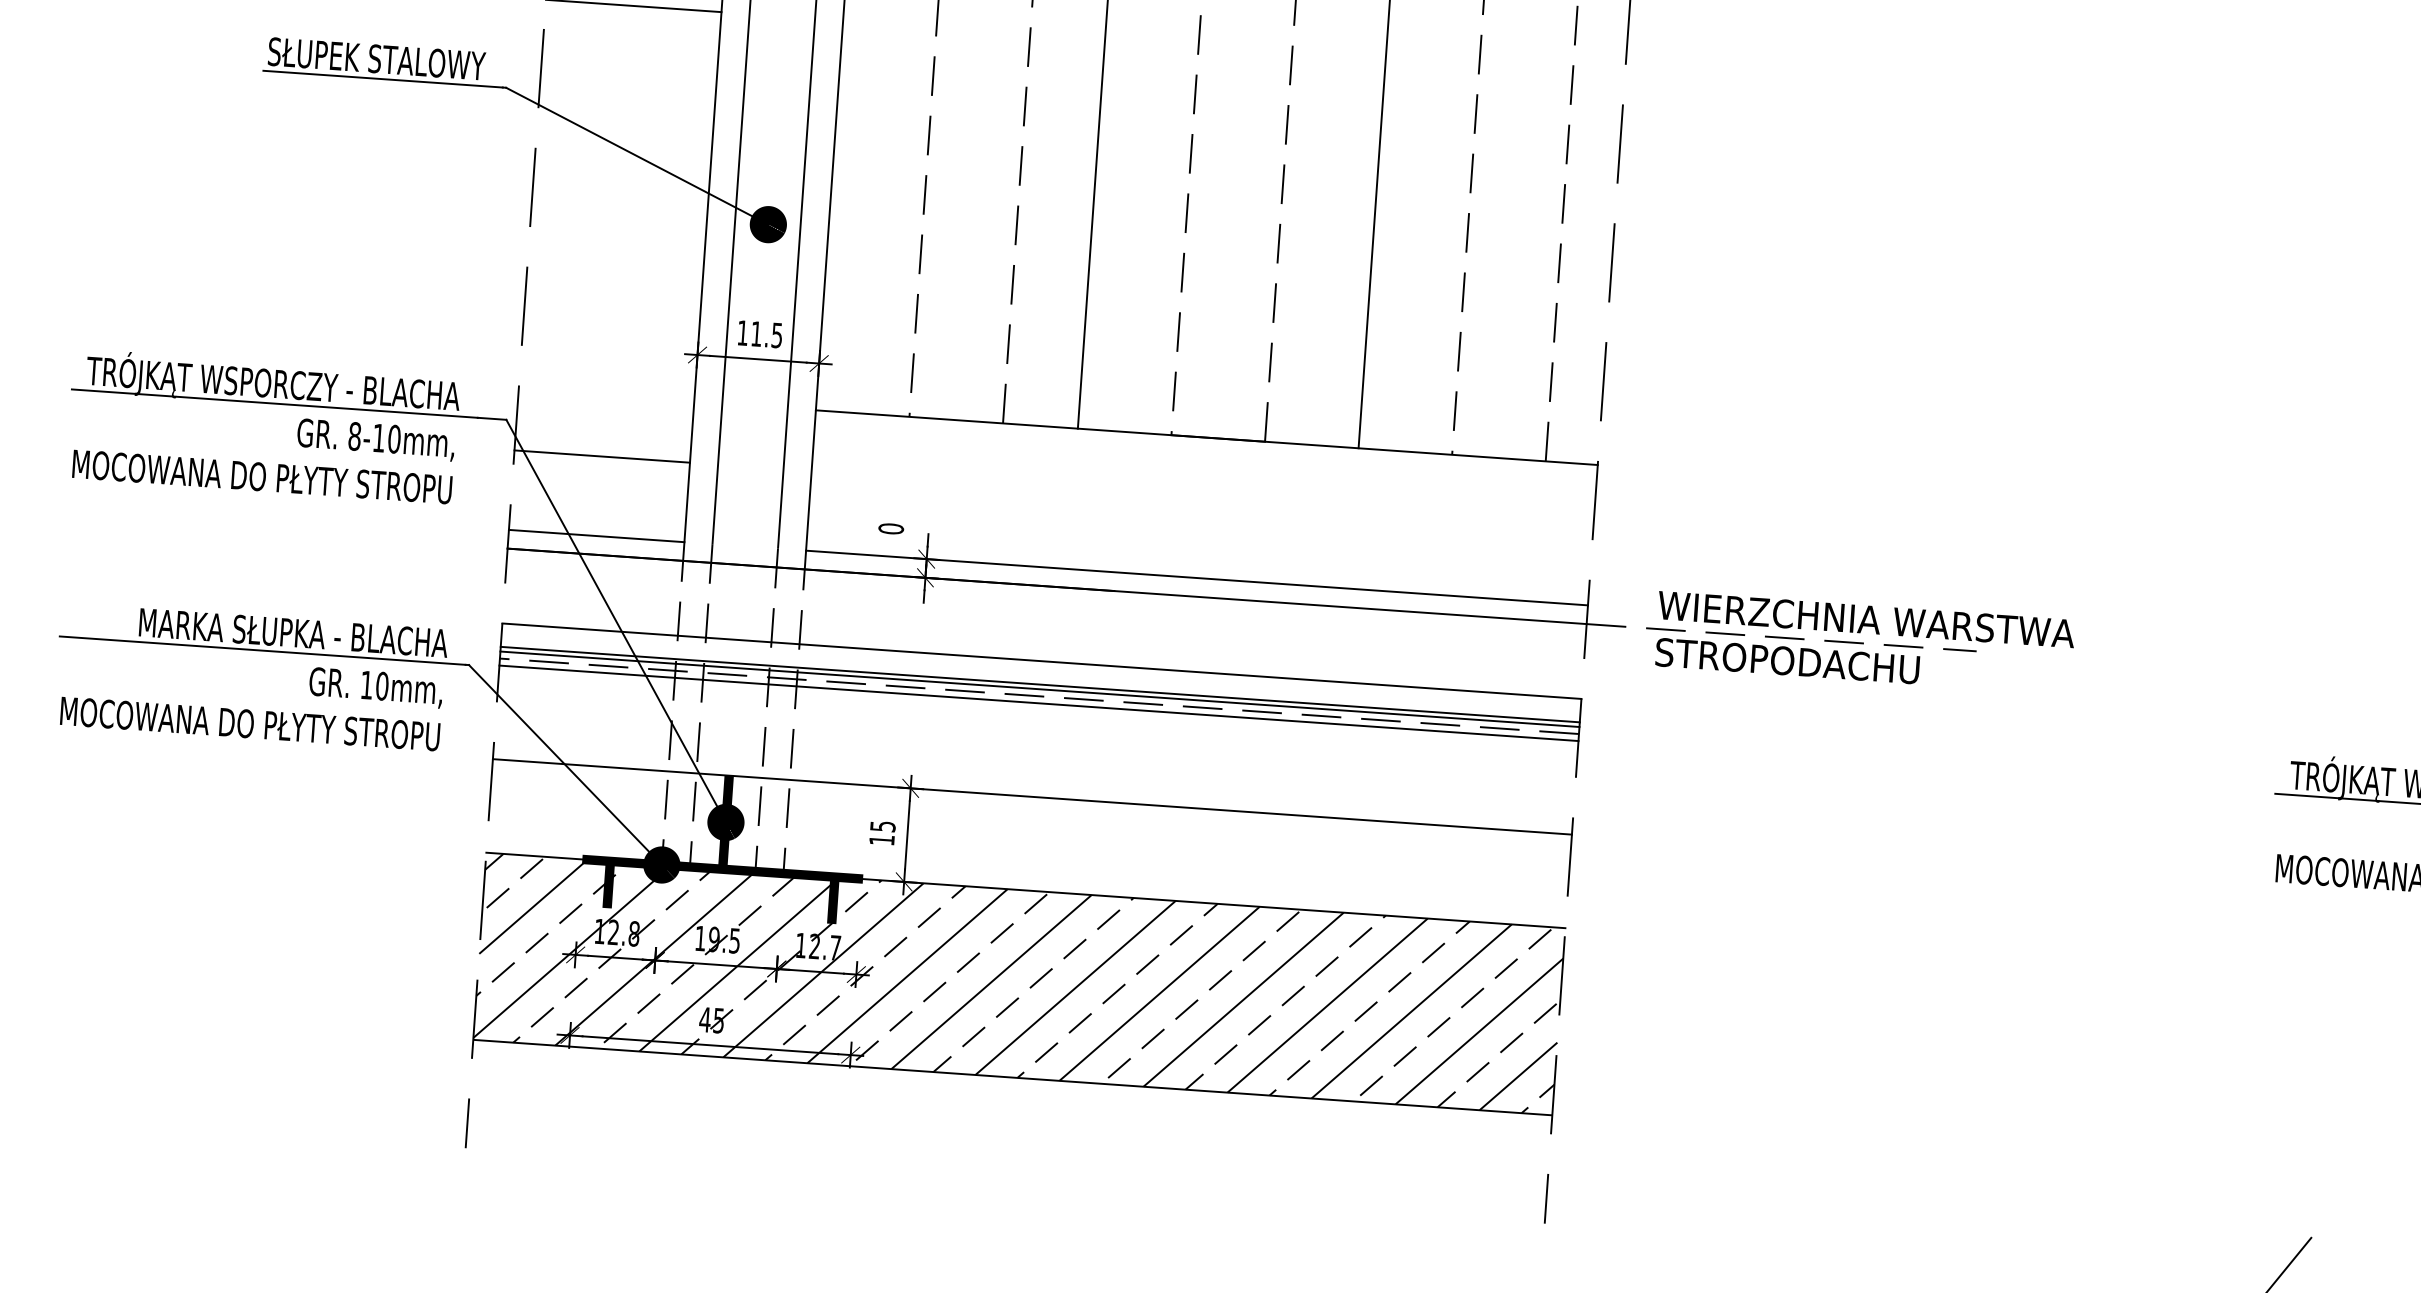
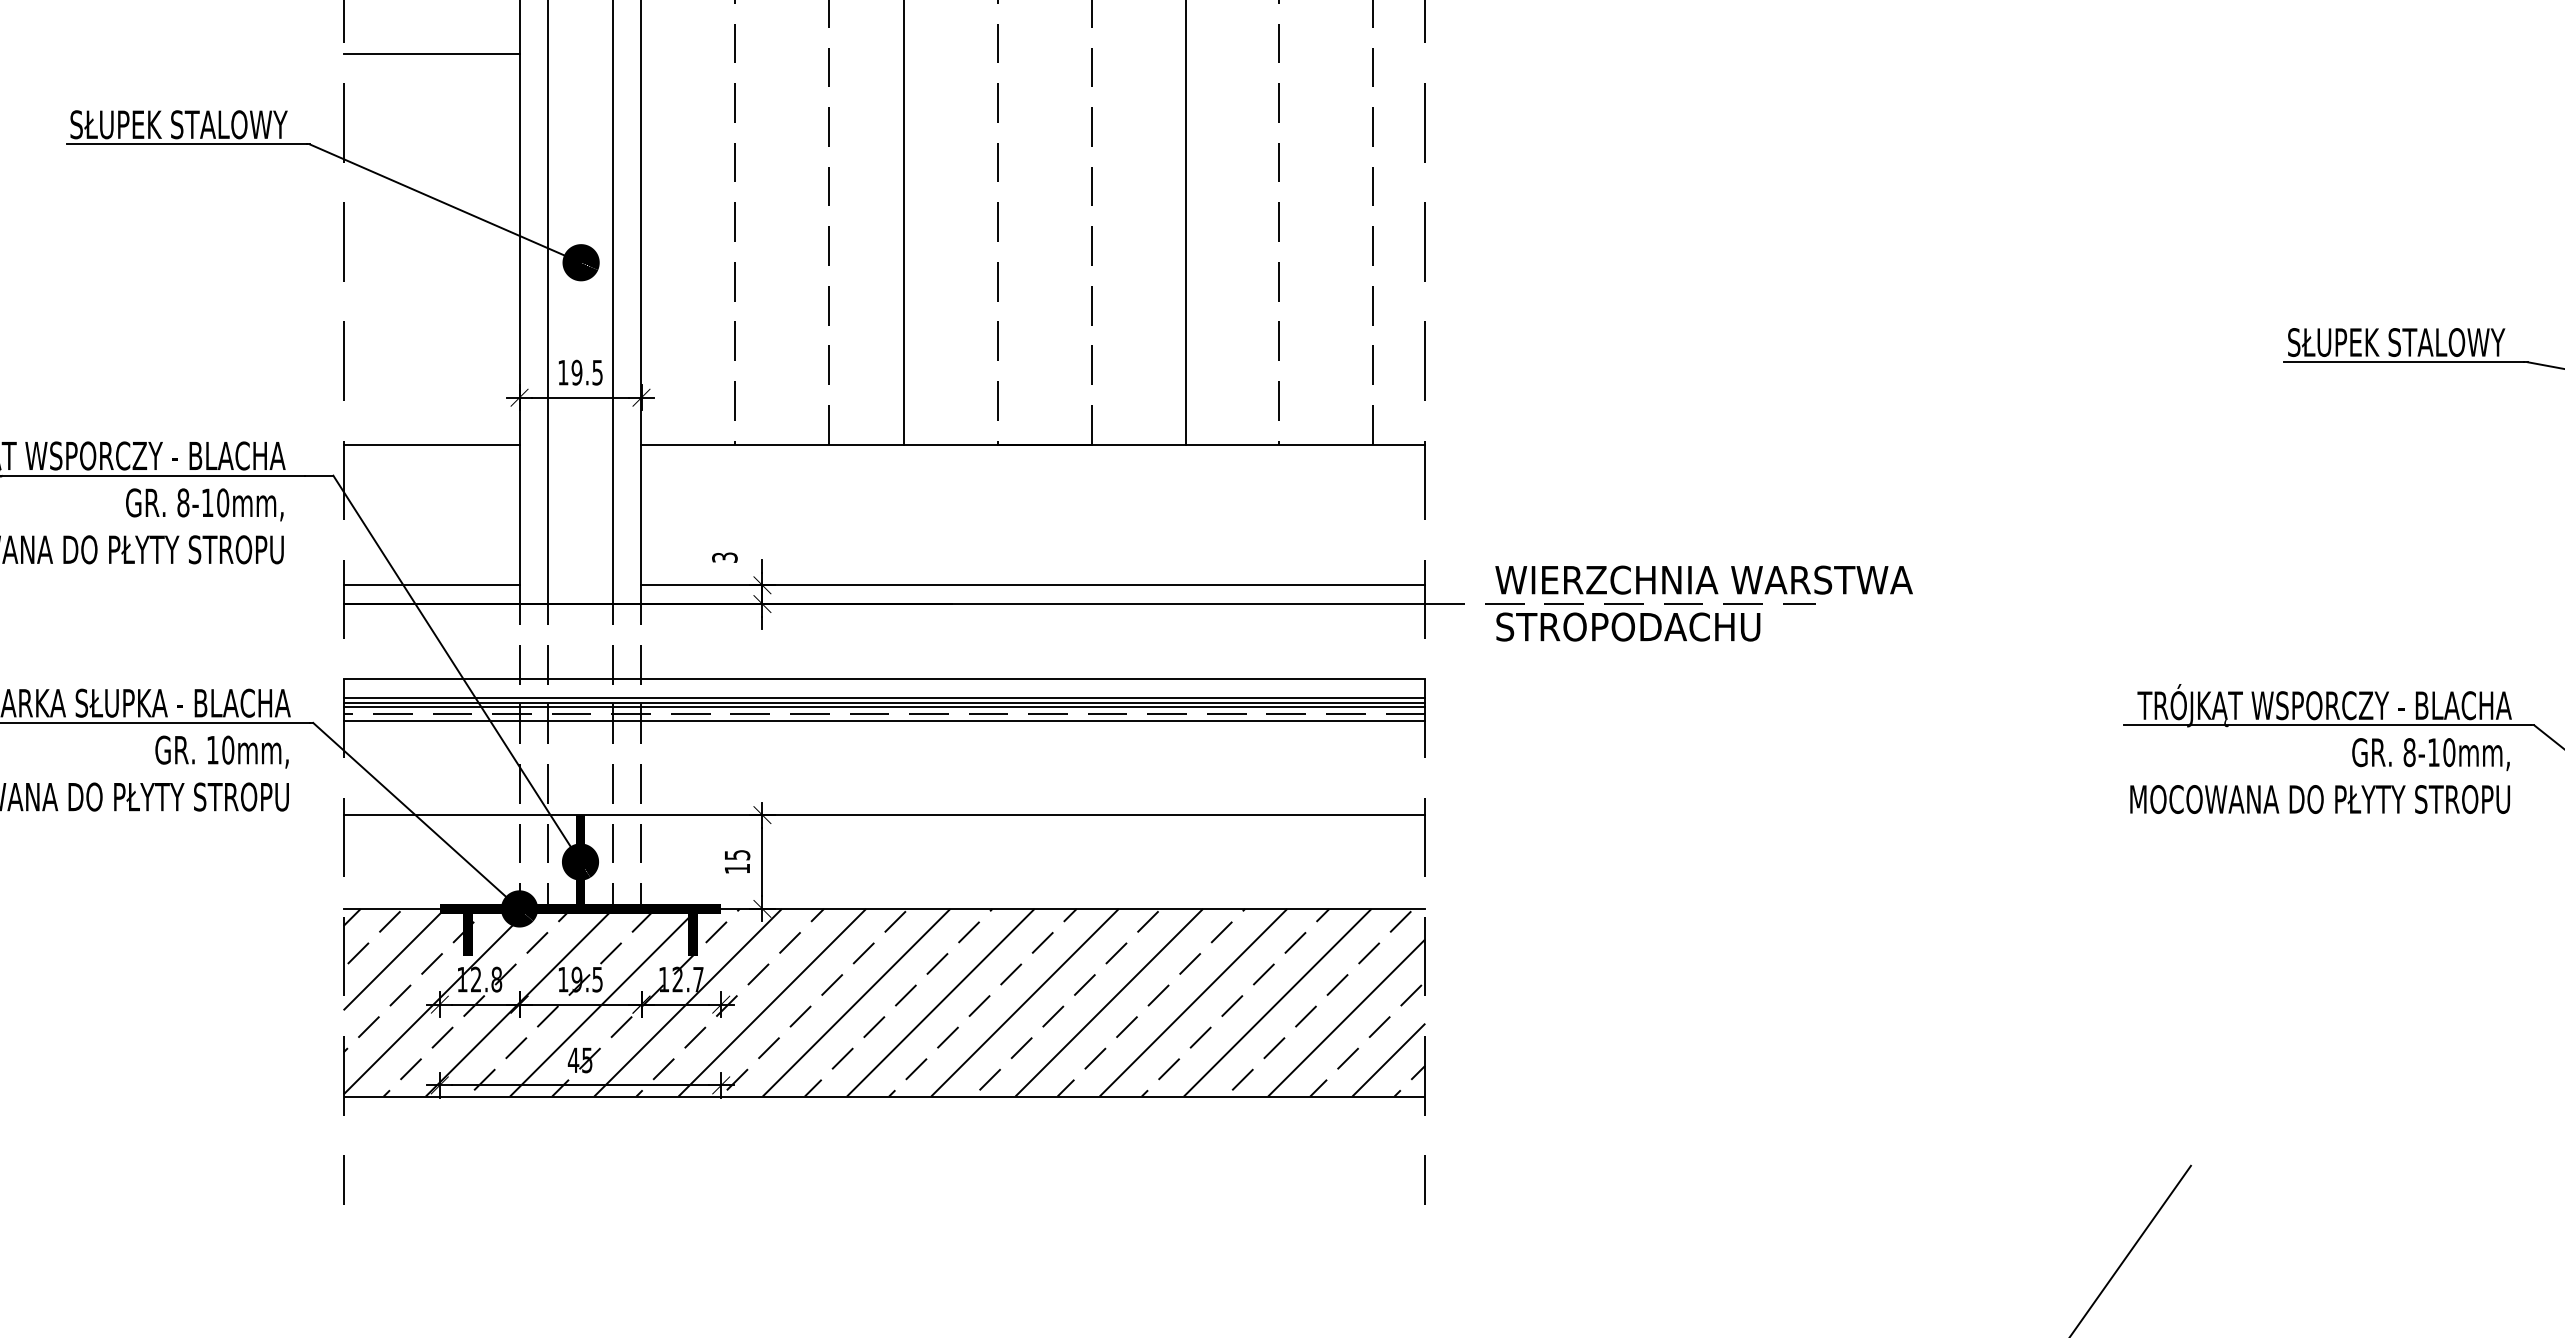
text: (756, 333) -> (576, 372), 11.5 -> 19.5
line: (602, 456) -> (431, 444), moved
text: (890, 528) -> (724, 557), 0 -> 3
line: (1040, 679) -> (884, 697), added

